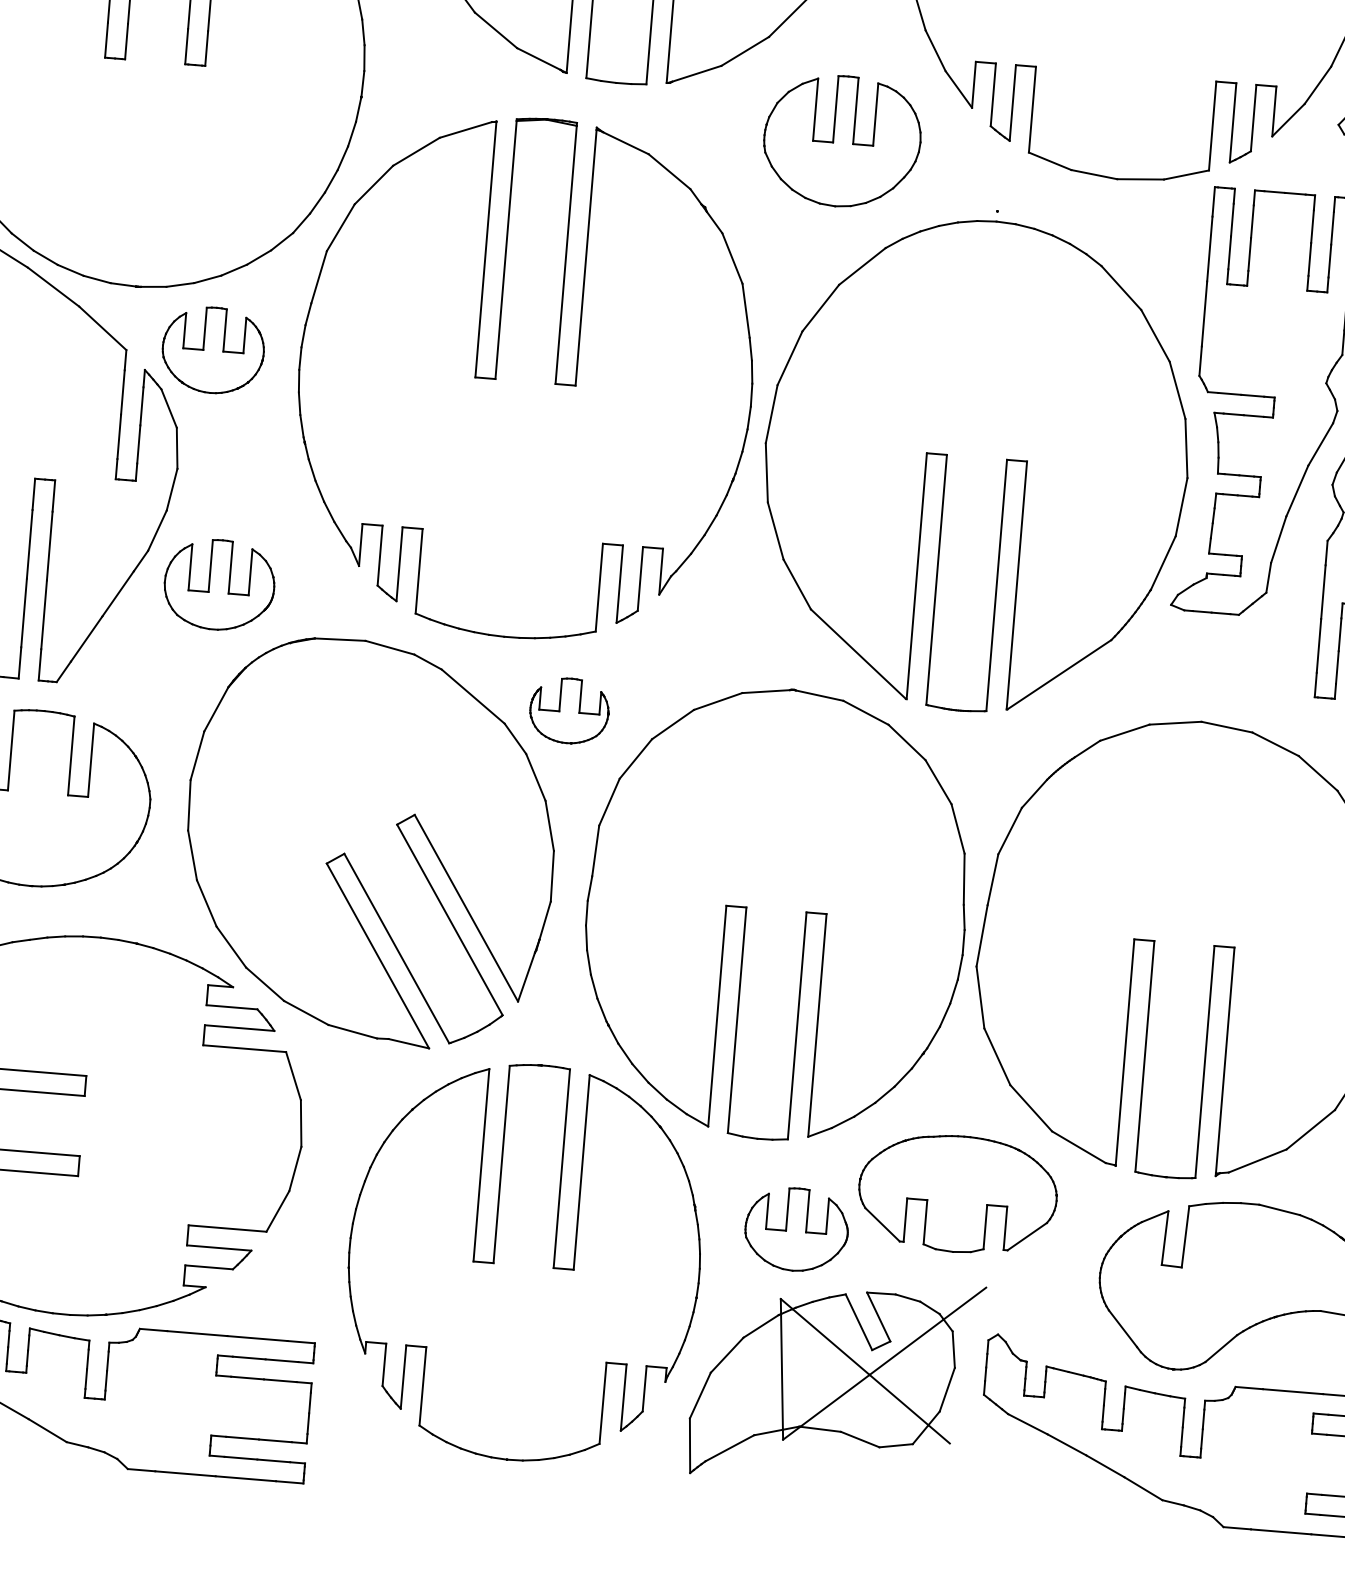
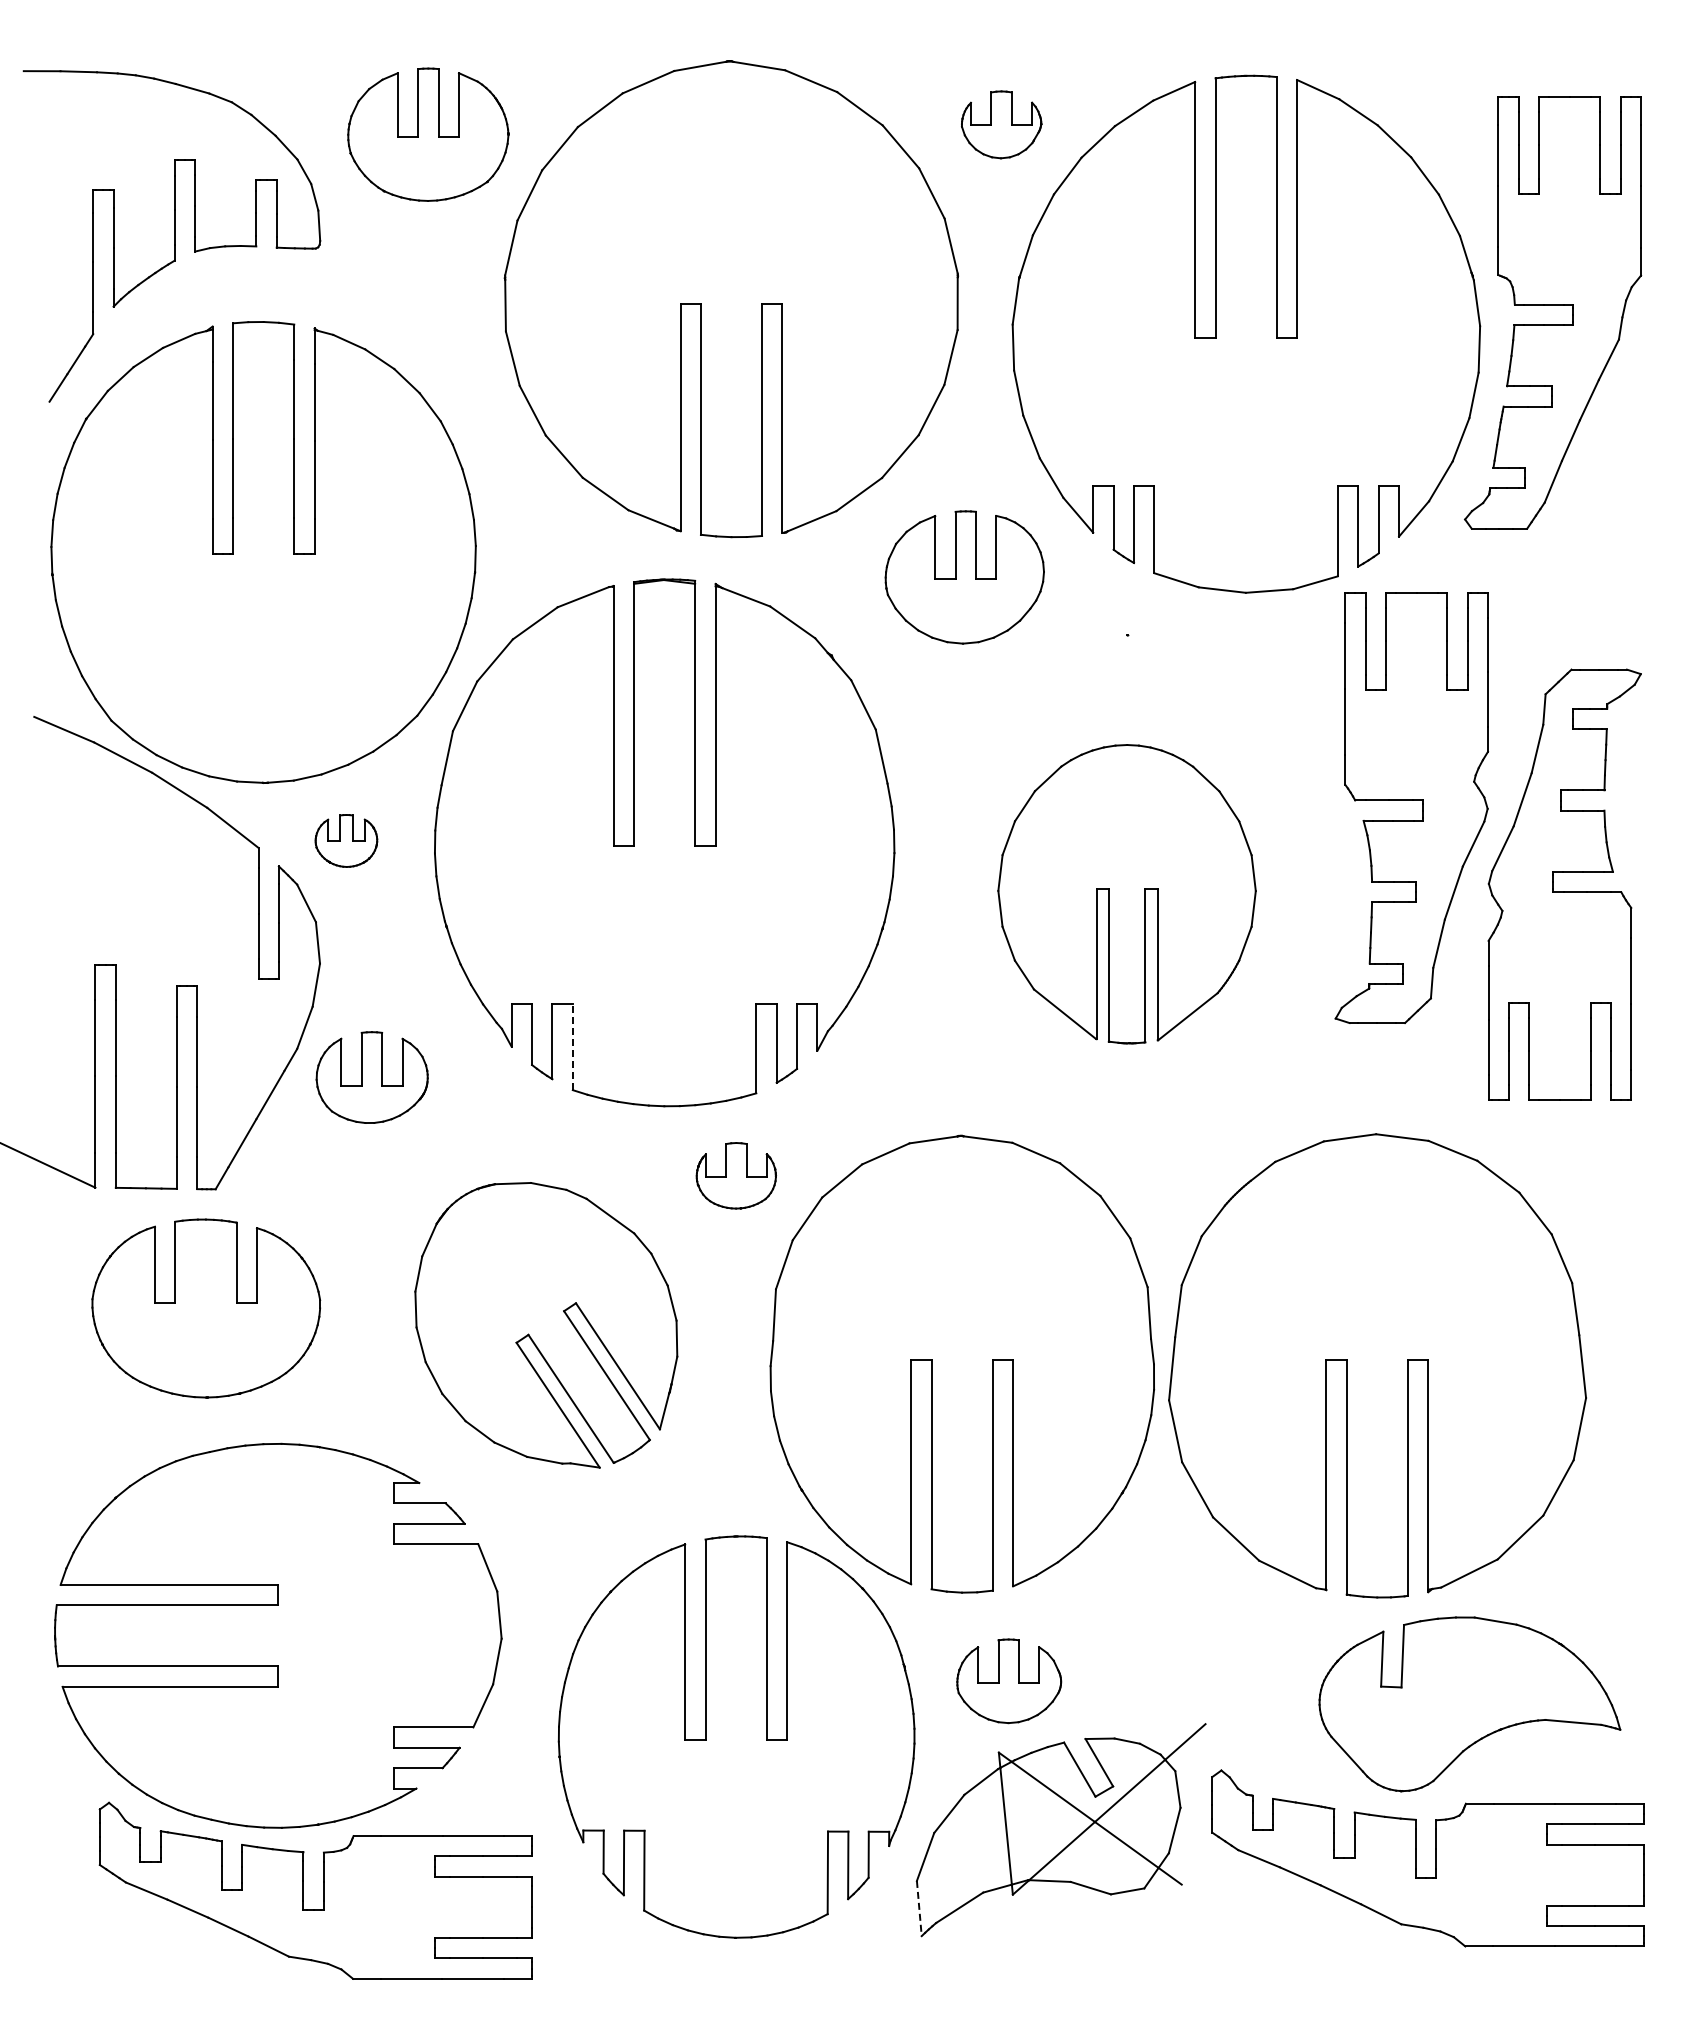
part: (213, 349) -> (346, 840), size x0.6
part: (975, 465) -> (1126, 893), size x0.6
line: (418, 570) -> (572, 1046), solid -> dashed
part: (370, 842) -> (546, 1325), size x0.7
part: (957, 1193) -> (1168, 1631), removed
line: (690, 1445) -> (919, 1908), solid -> dashed

